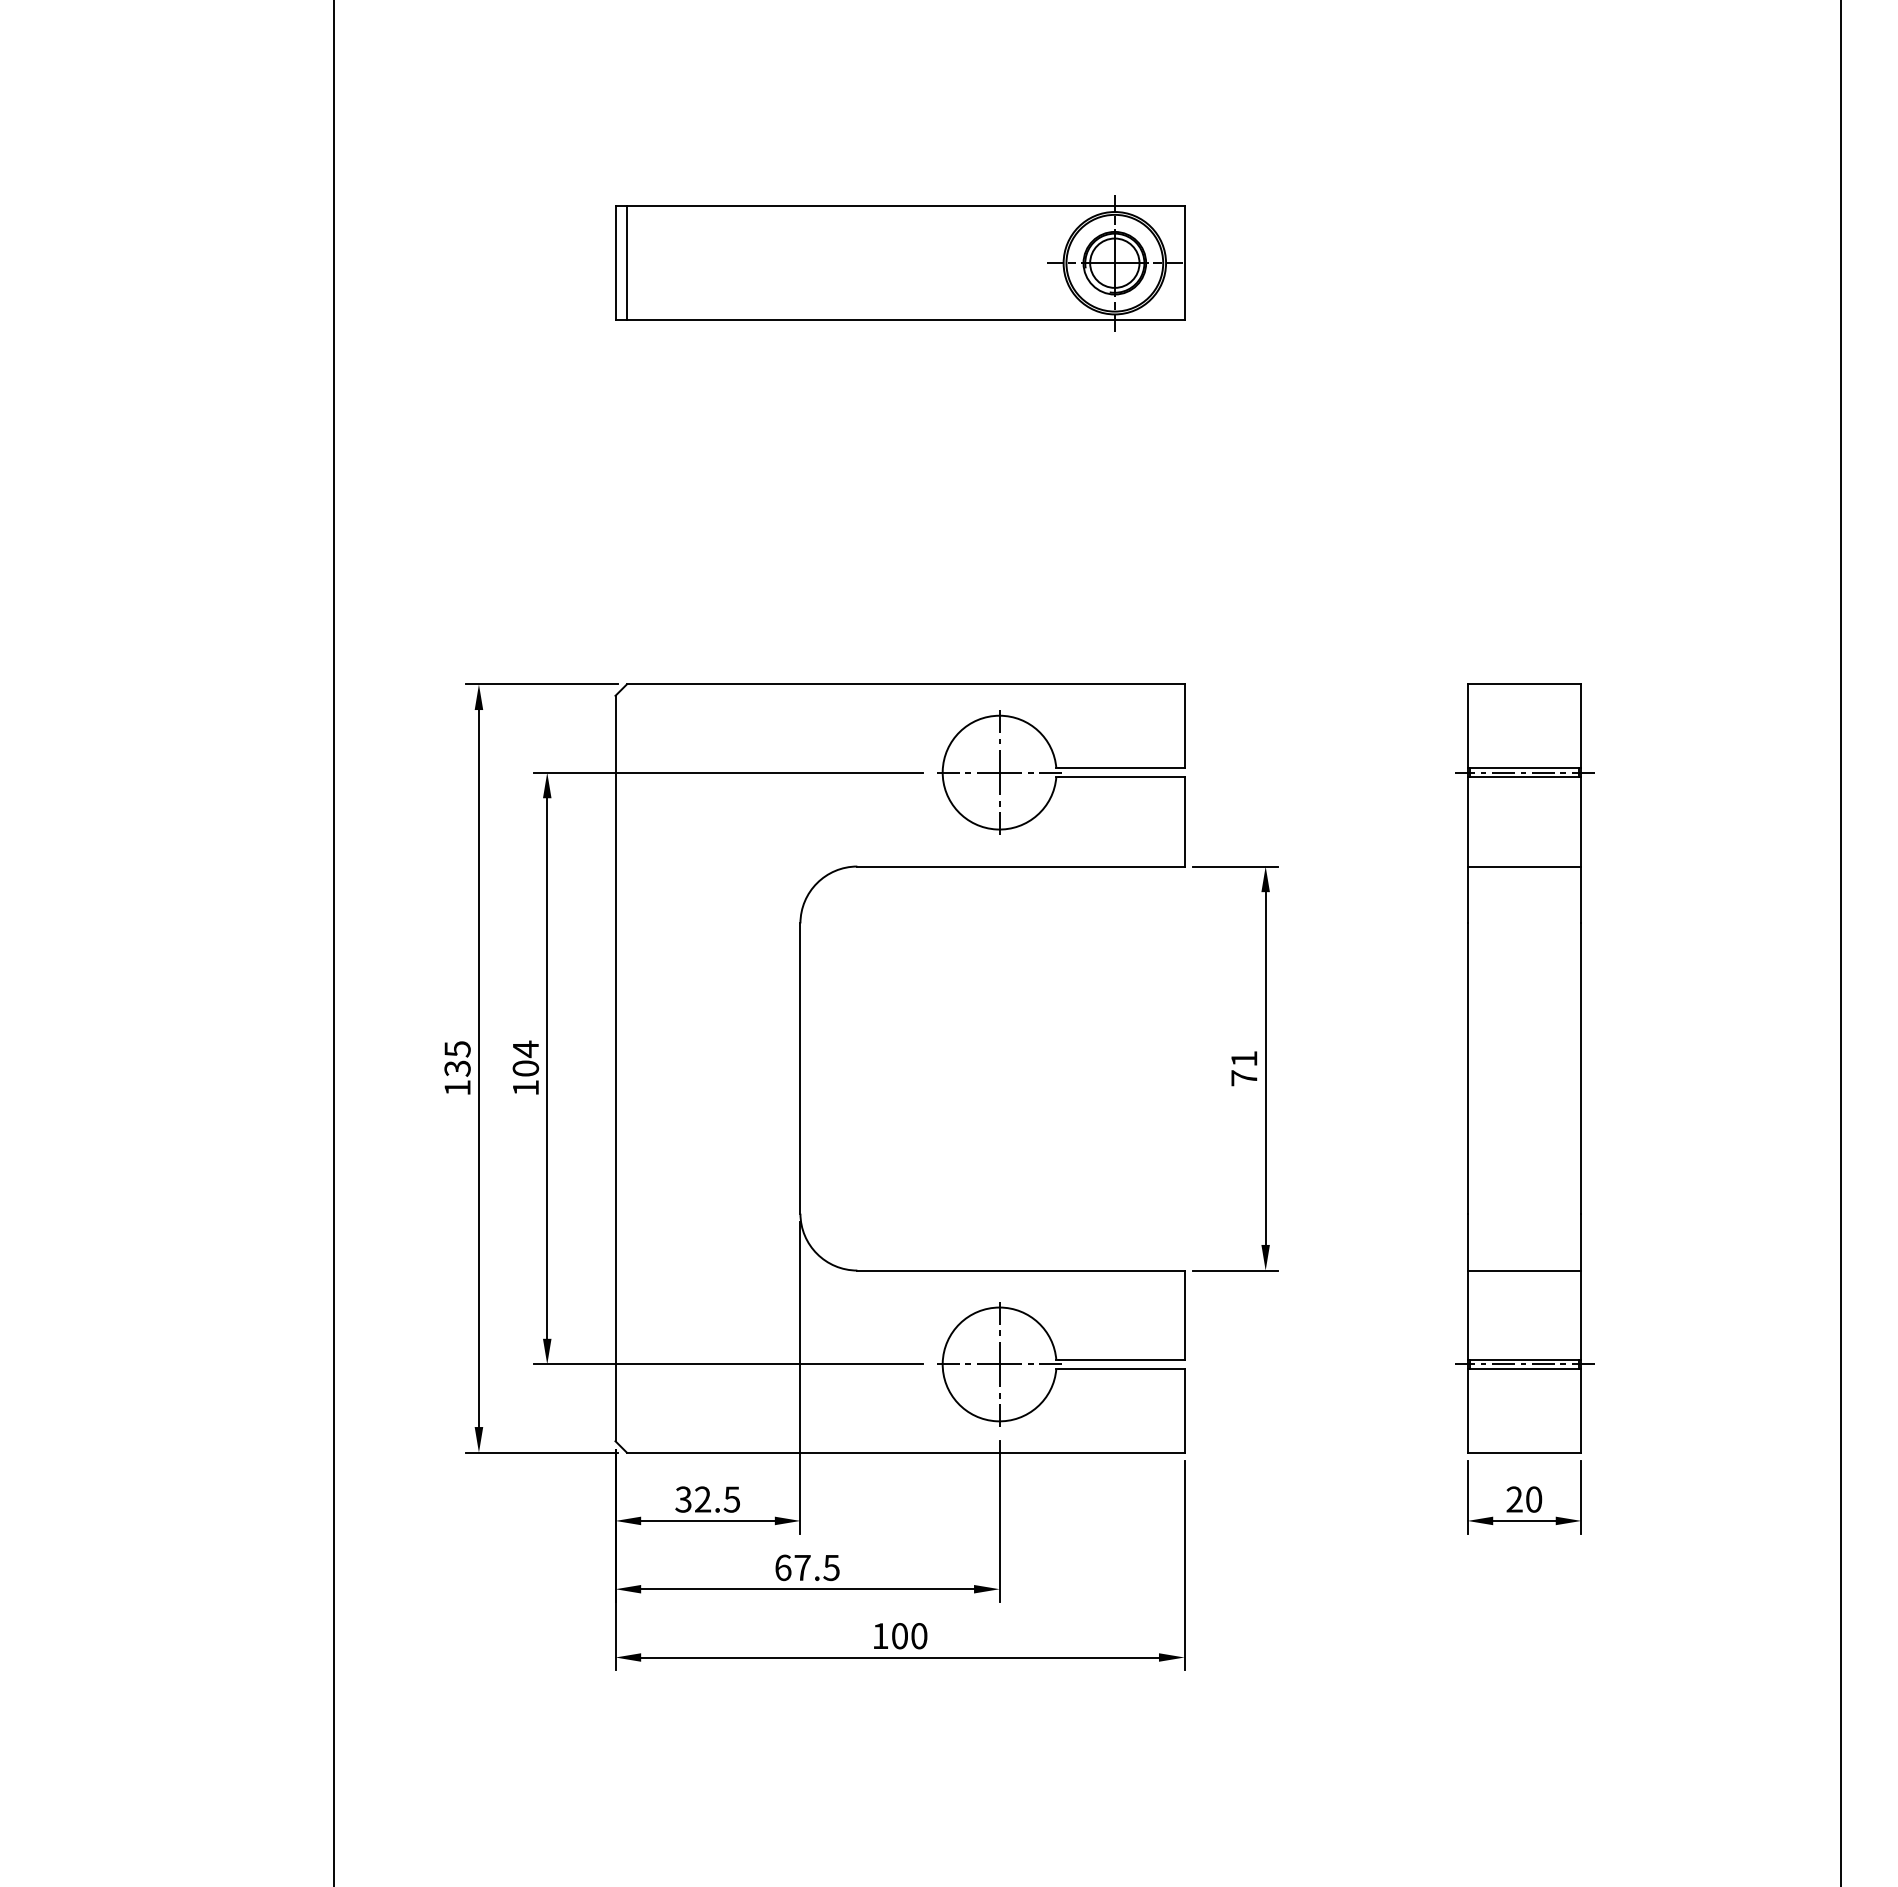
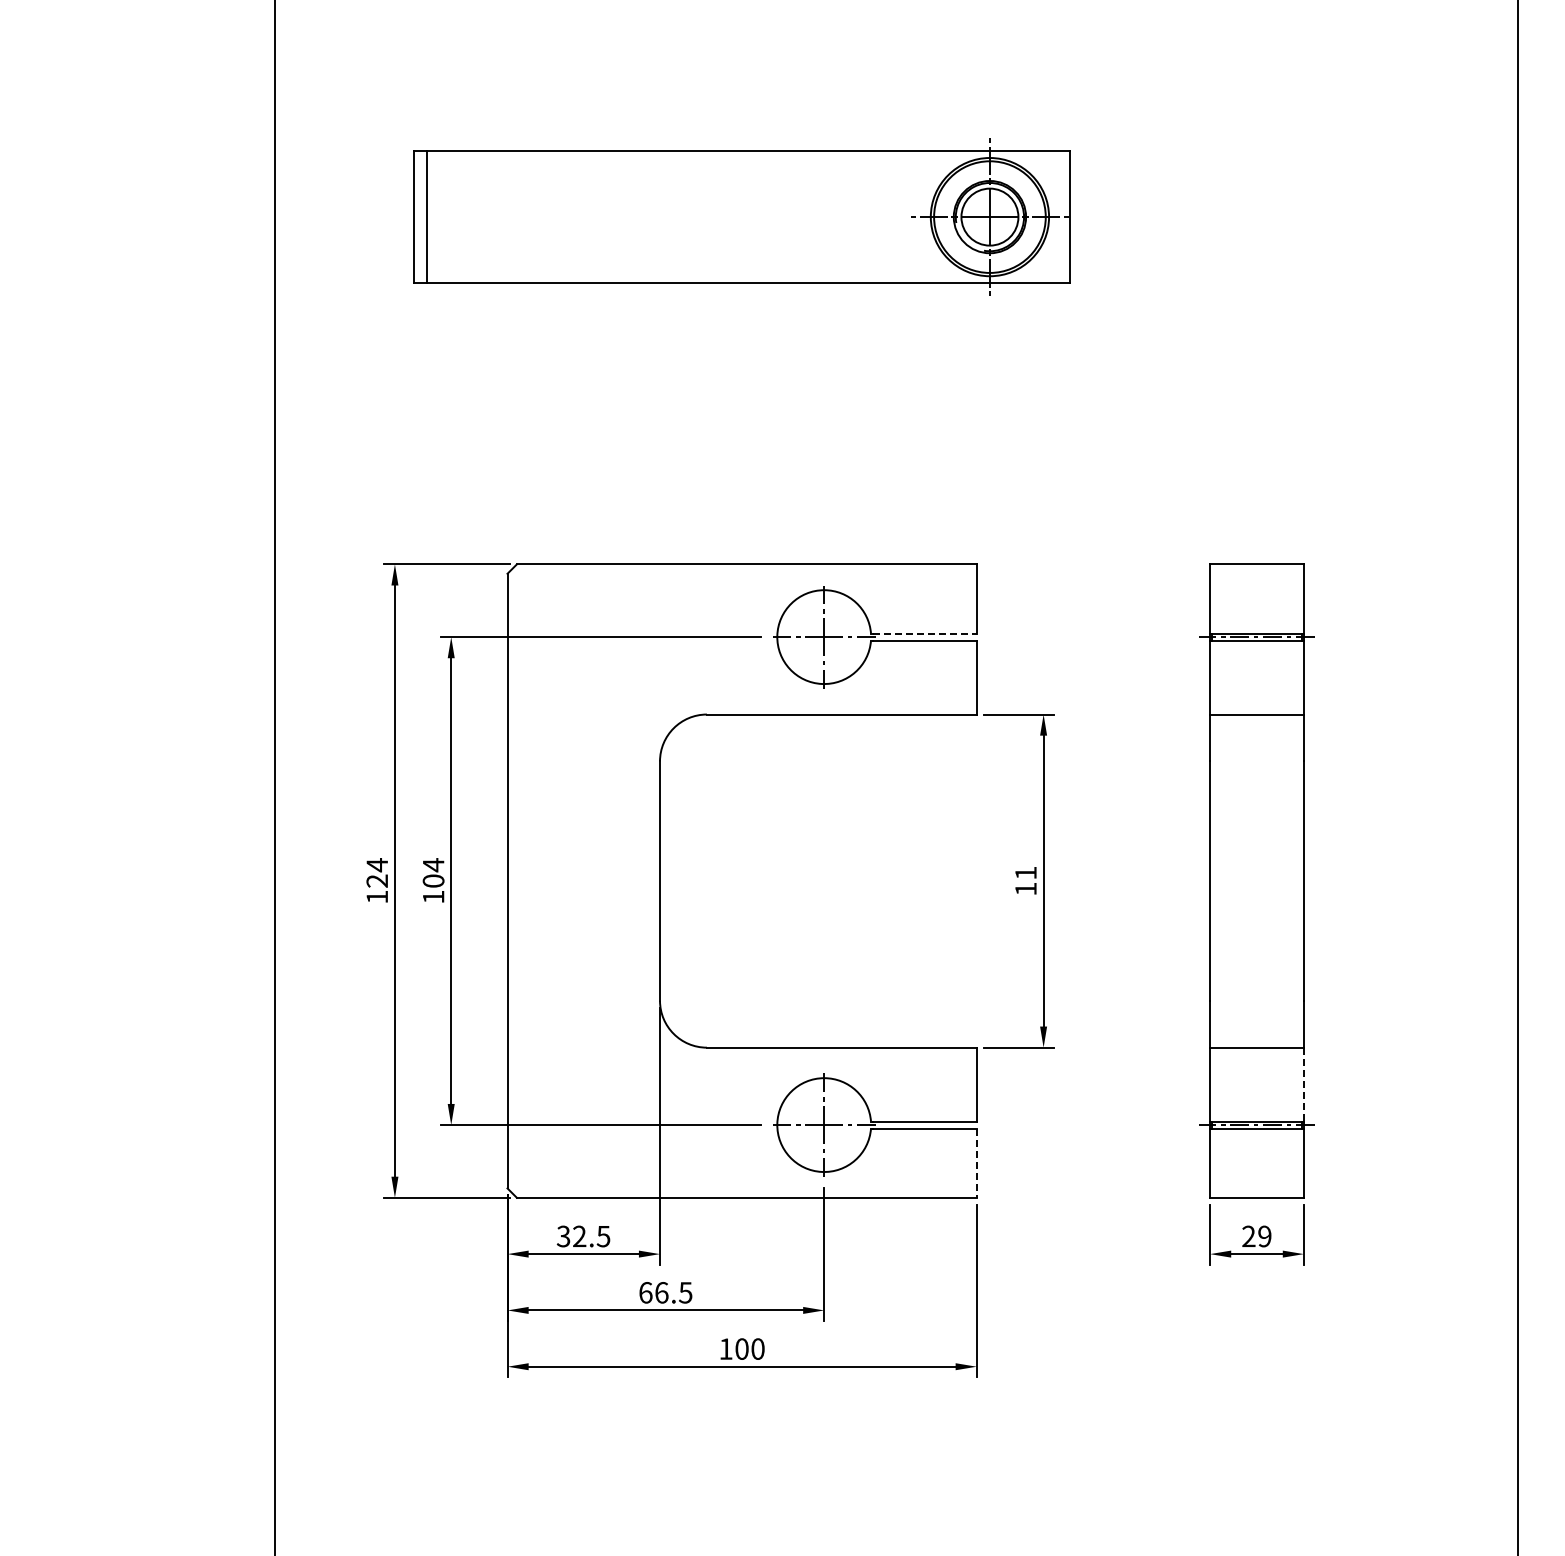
part: (900, 262) -> (742, 216), size x1.4
line: (1122, 768) -> (925, 633), solid -> dashed
text: (457, 1058) -> (377, 872), 135 -> 124
text: (1243, 1077) -> (1025, 888), 71 -> 11
line: (1580, 1315) -> (1303, 1084), solid -> dashed
line: (1184, 1411) -> (976, 1163), solid -> dashed
text: (1533, 1499) -> (1264, 1236), 20 -> 29
text: (802, 1567) -> (661, 1292), 67.5 -> 66.5

